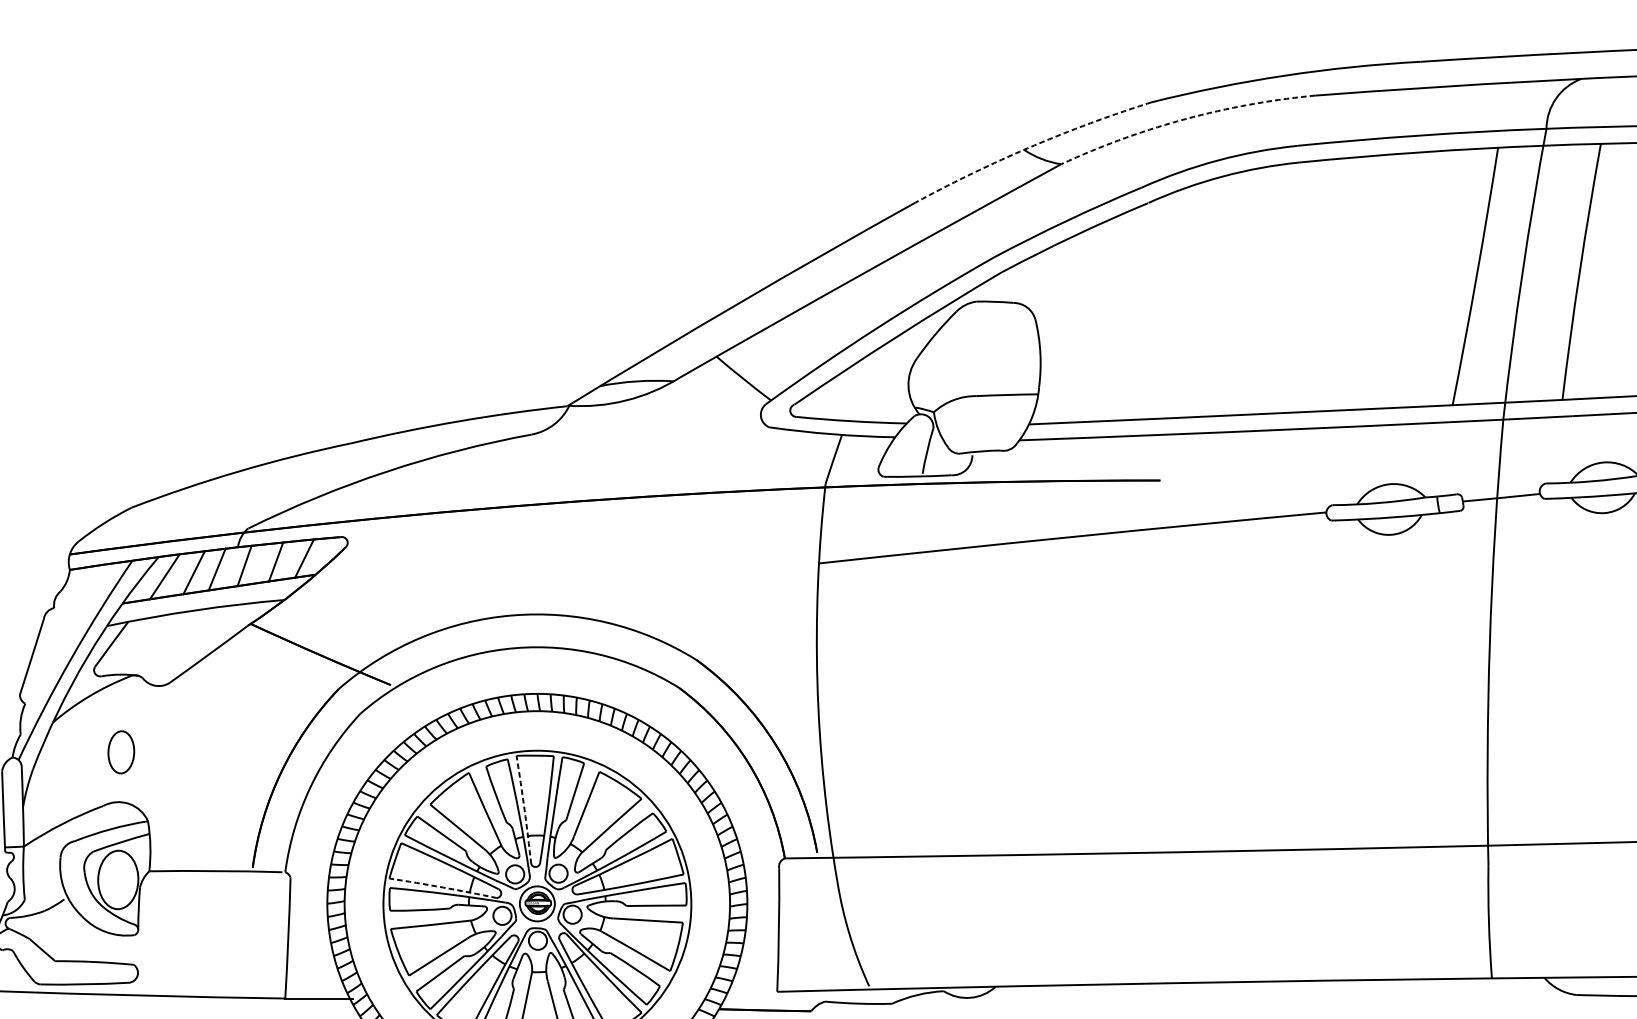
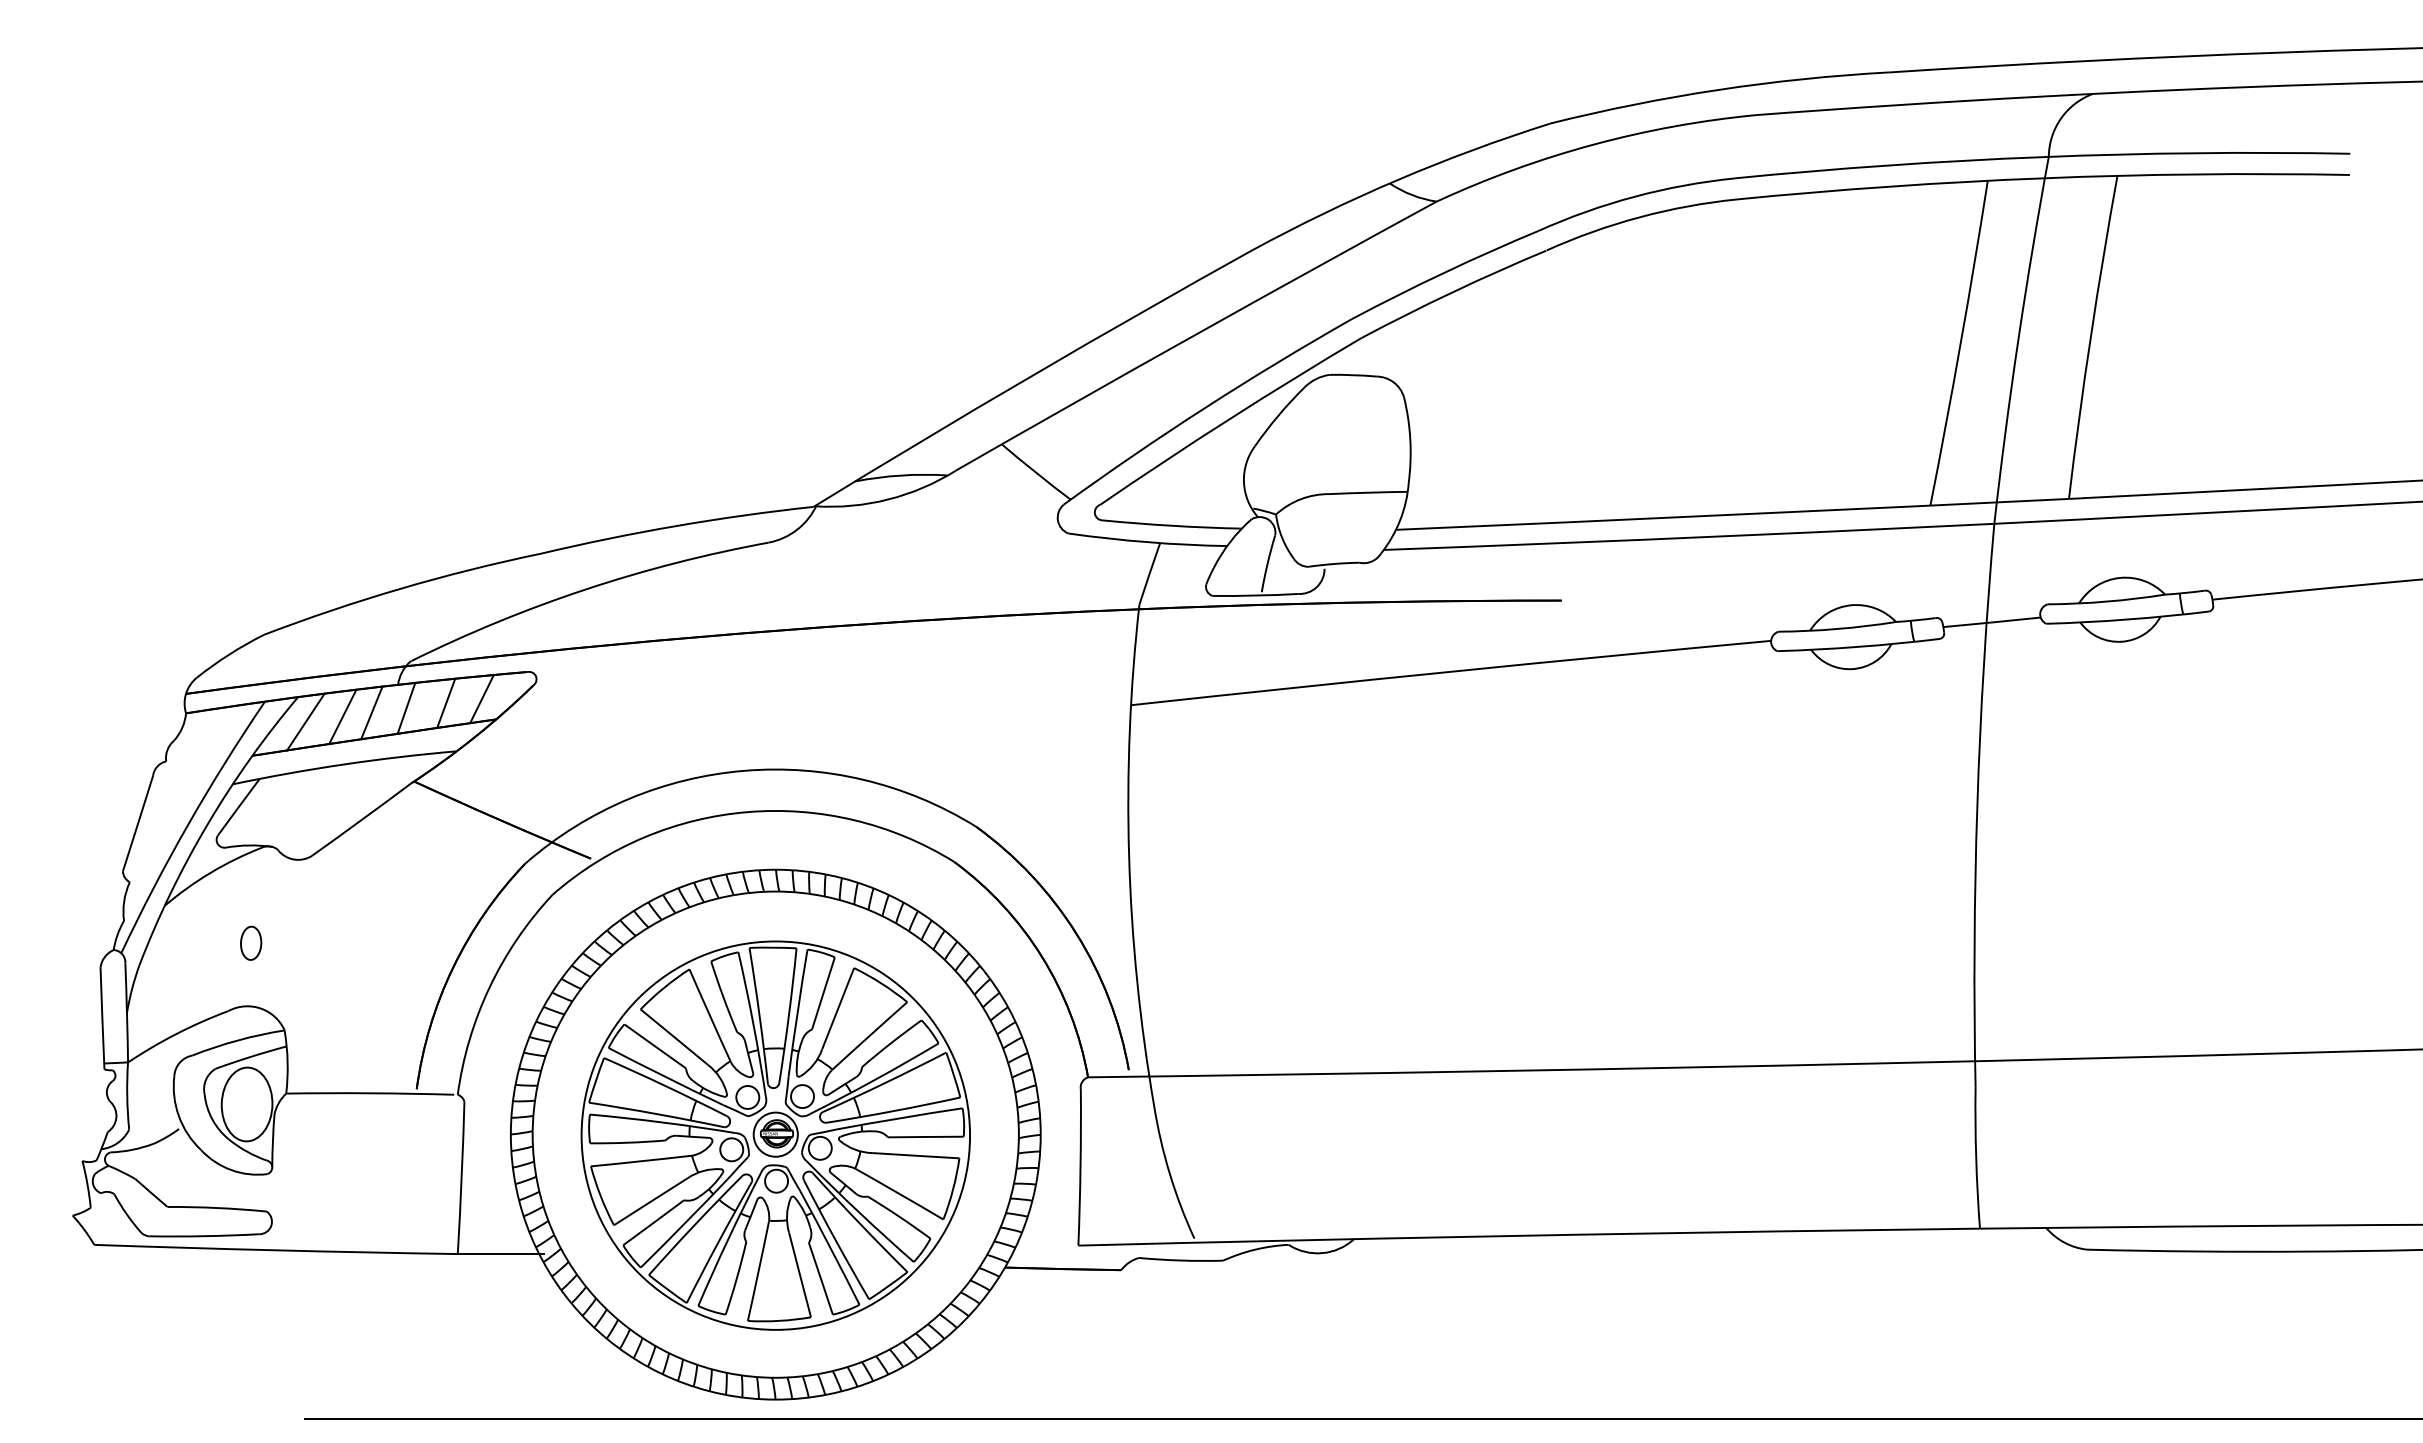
arc: (1185, 118) -> (1593, 144), dashed -> solid
arc: (1030, 146) -> (1398, 179), dashed -> solid
part: (121, 751) -> (251, 942), size x0.62
arc: (524, 810) -> (759, 1016), dashed -> solid
arc: (443, 887) -> (657, 1114), dashed -> solid

